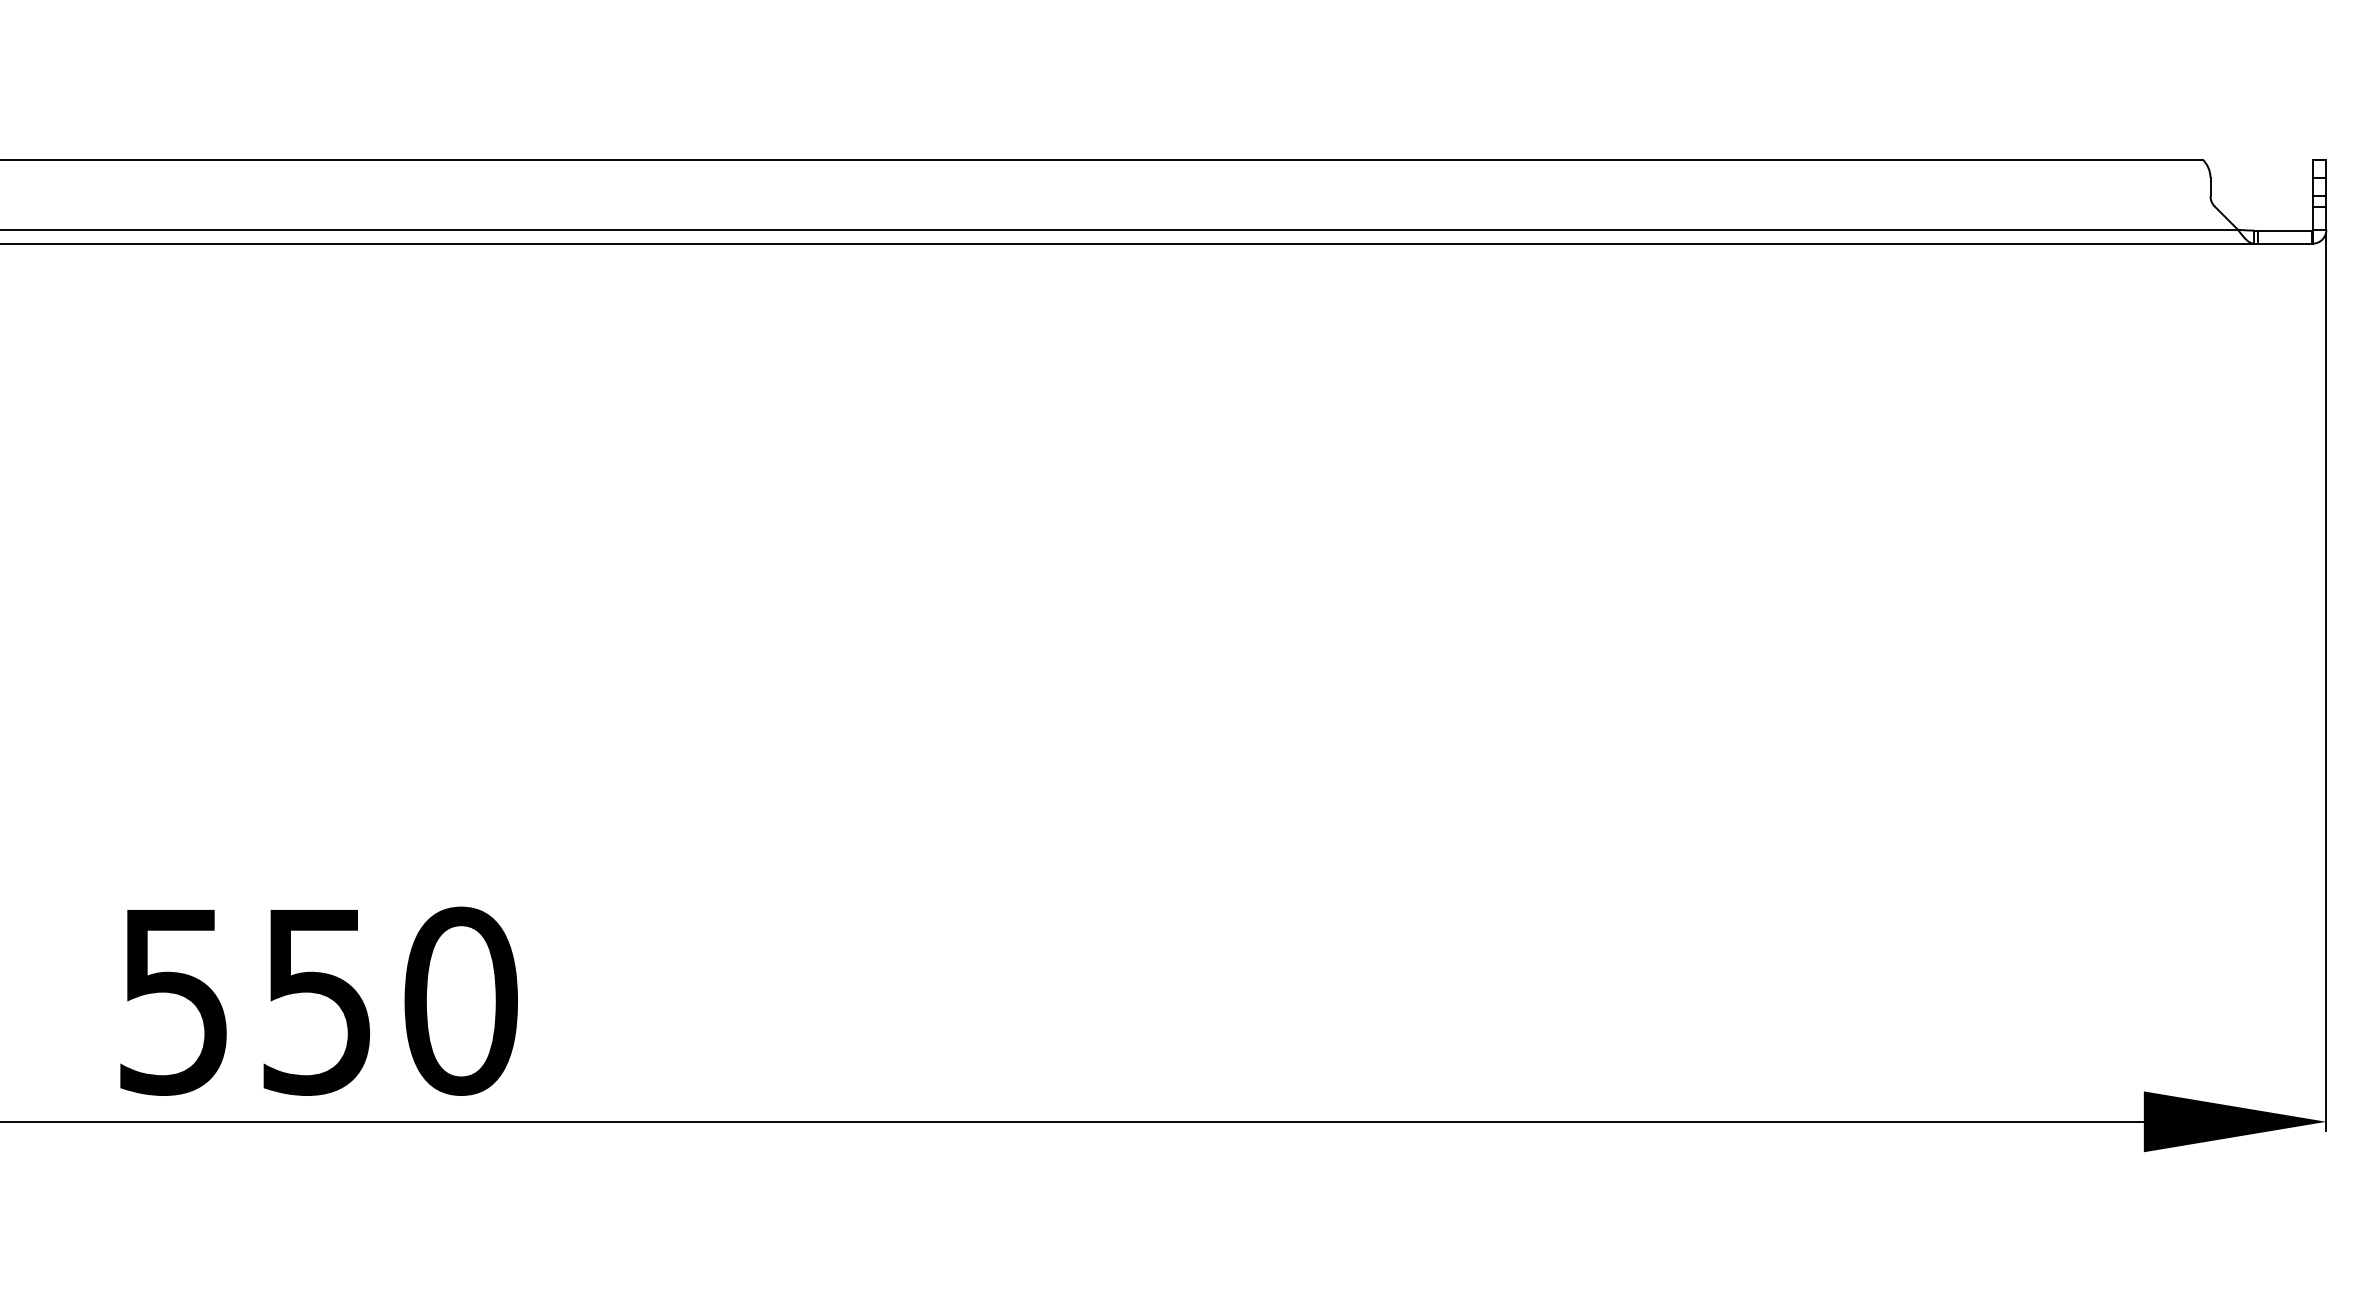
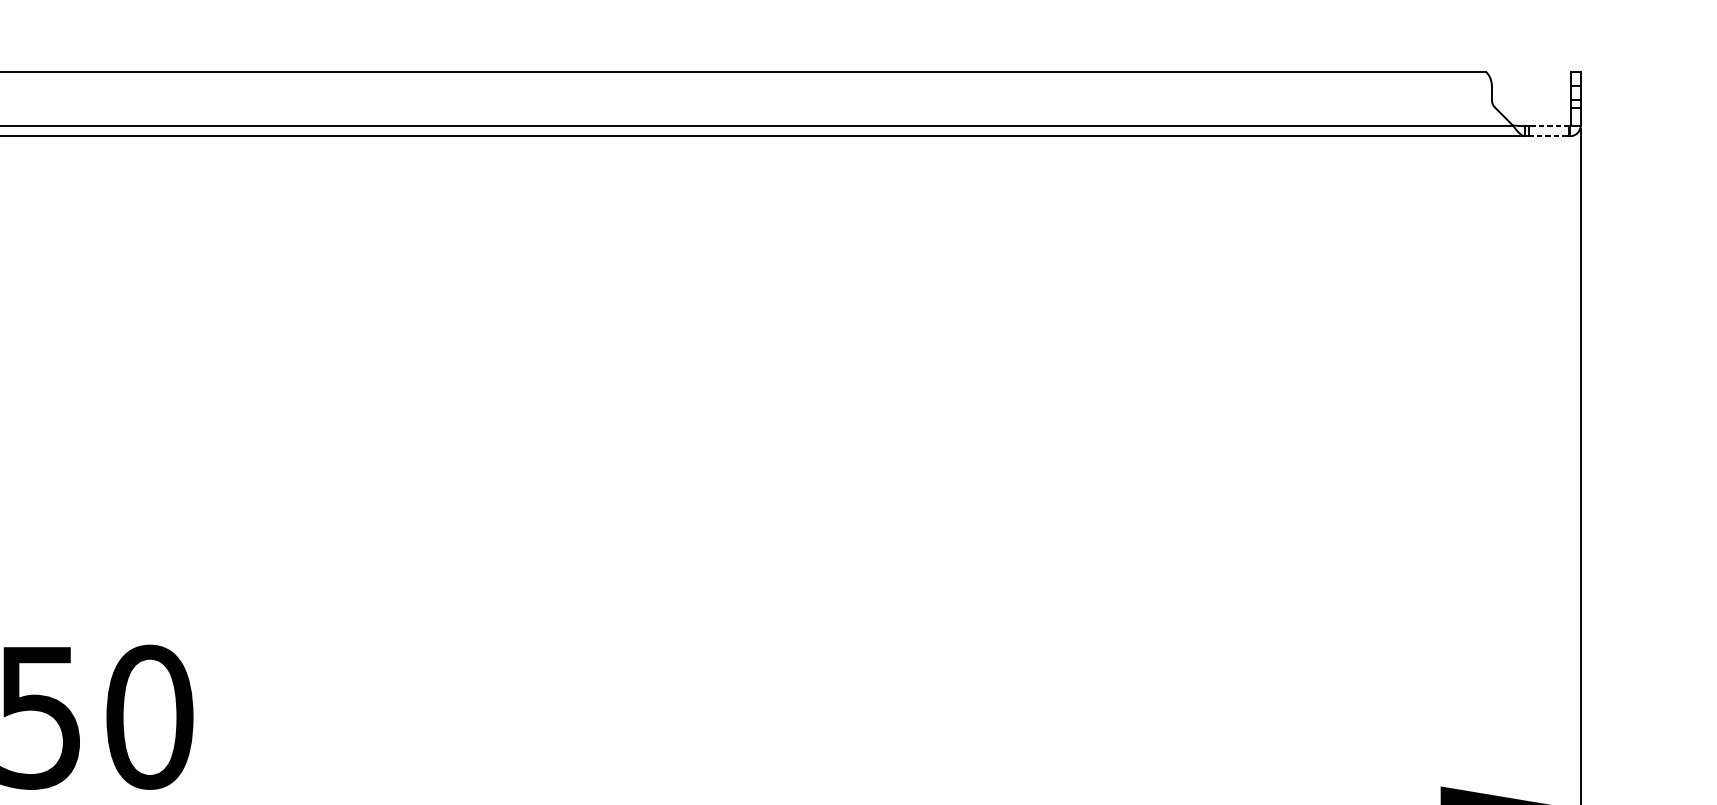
line: (2285, 230) -> (1549, 126), solid -> dashed
line: (2285, 243) -> (1549, 136), solid -> dashed

